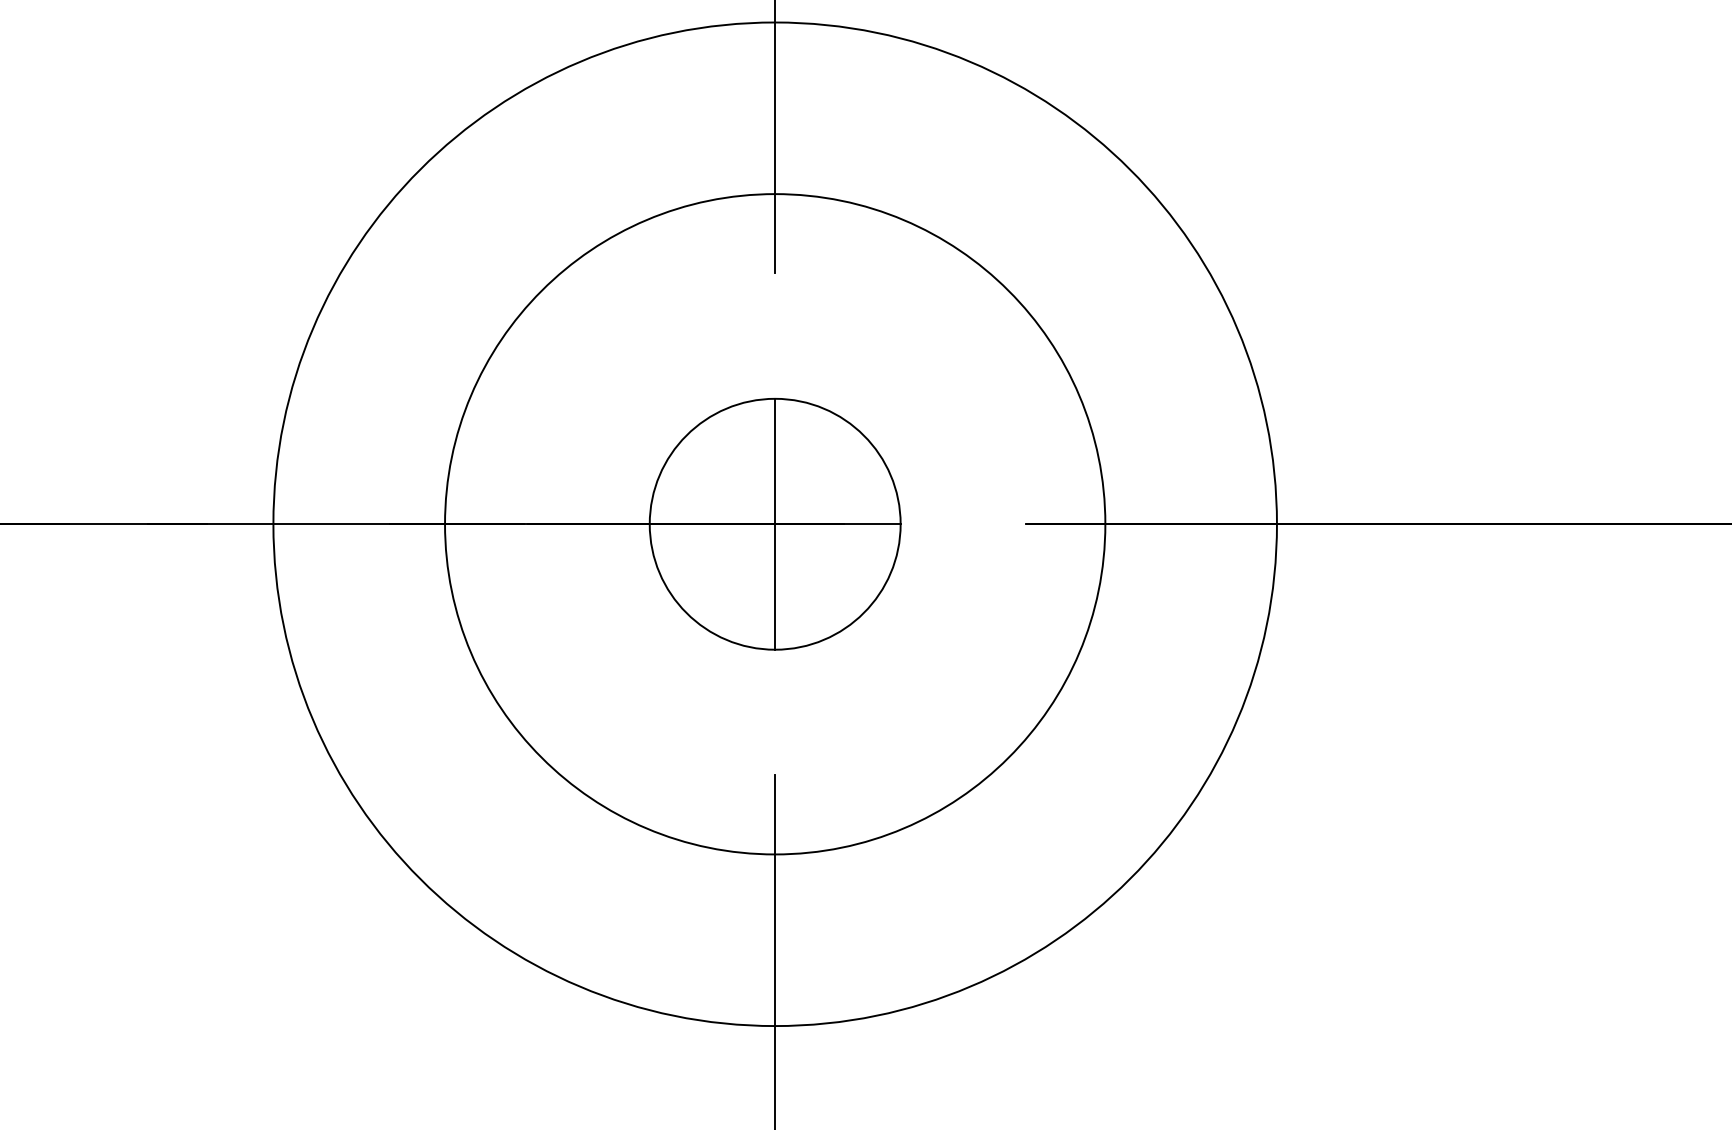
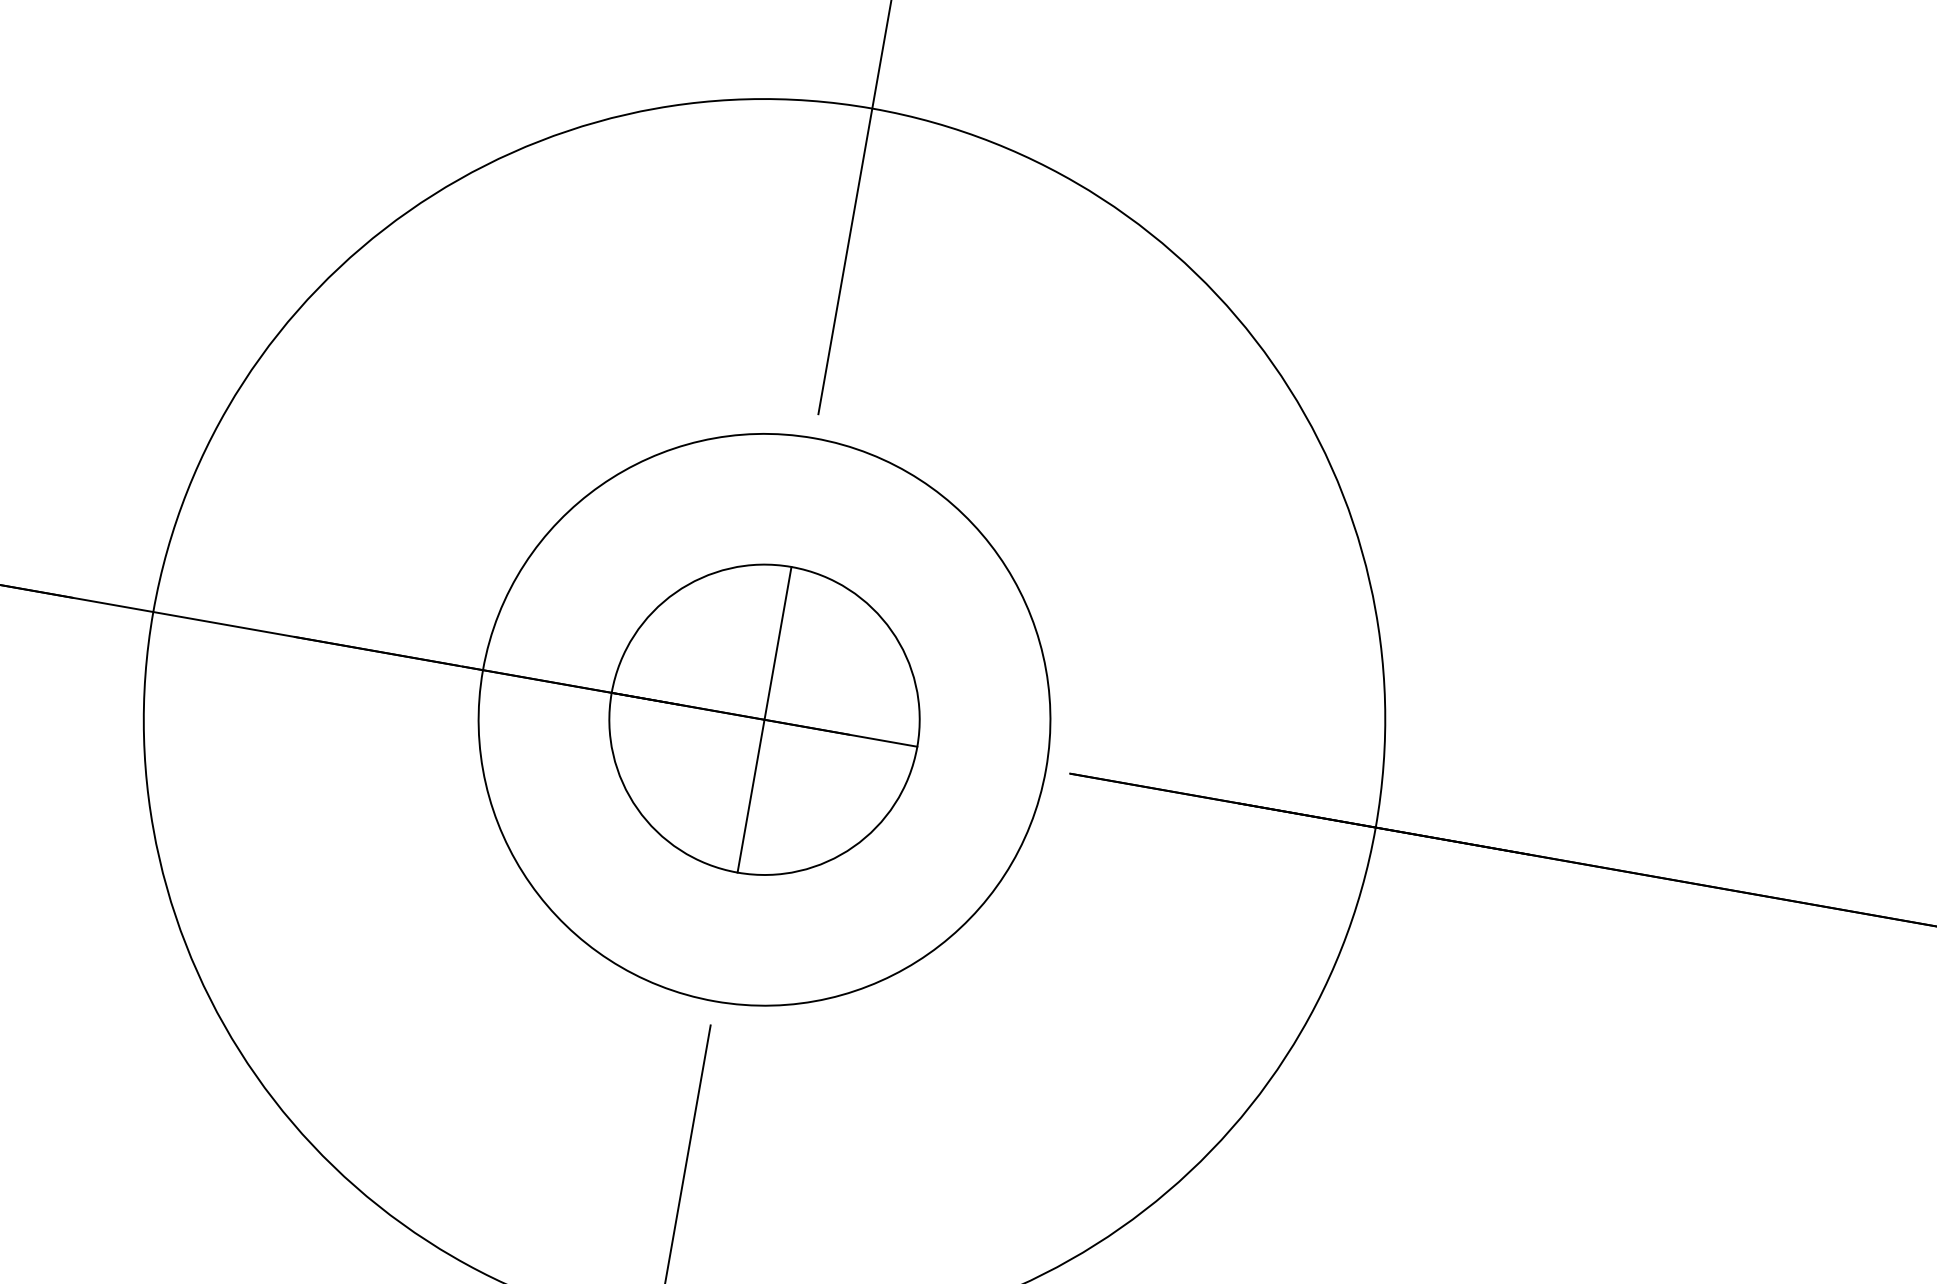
circle: (775, 524) -> (764, 720), size x0.7

